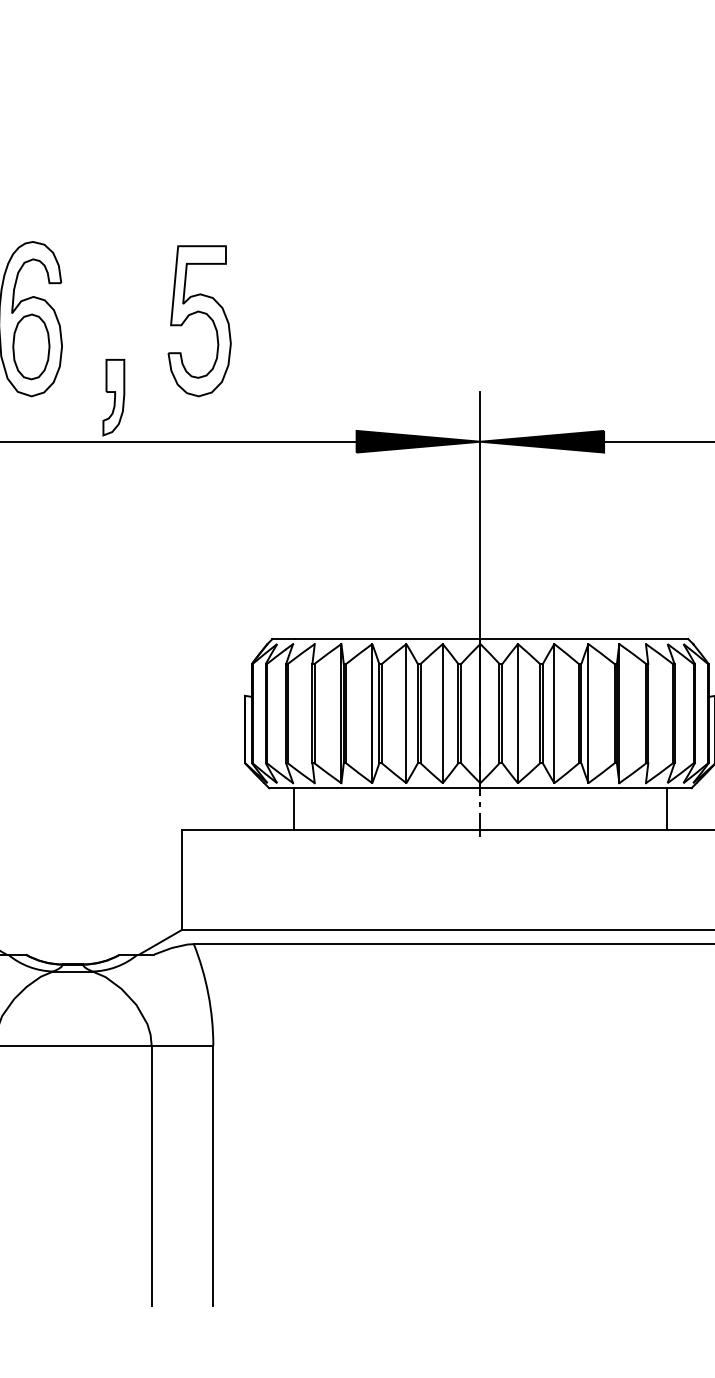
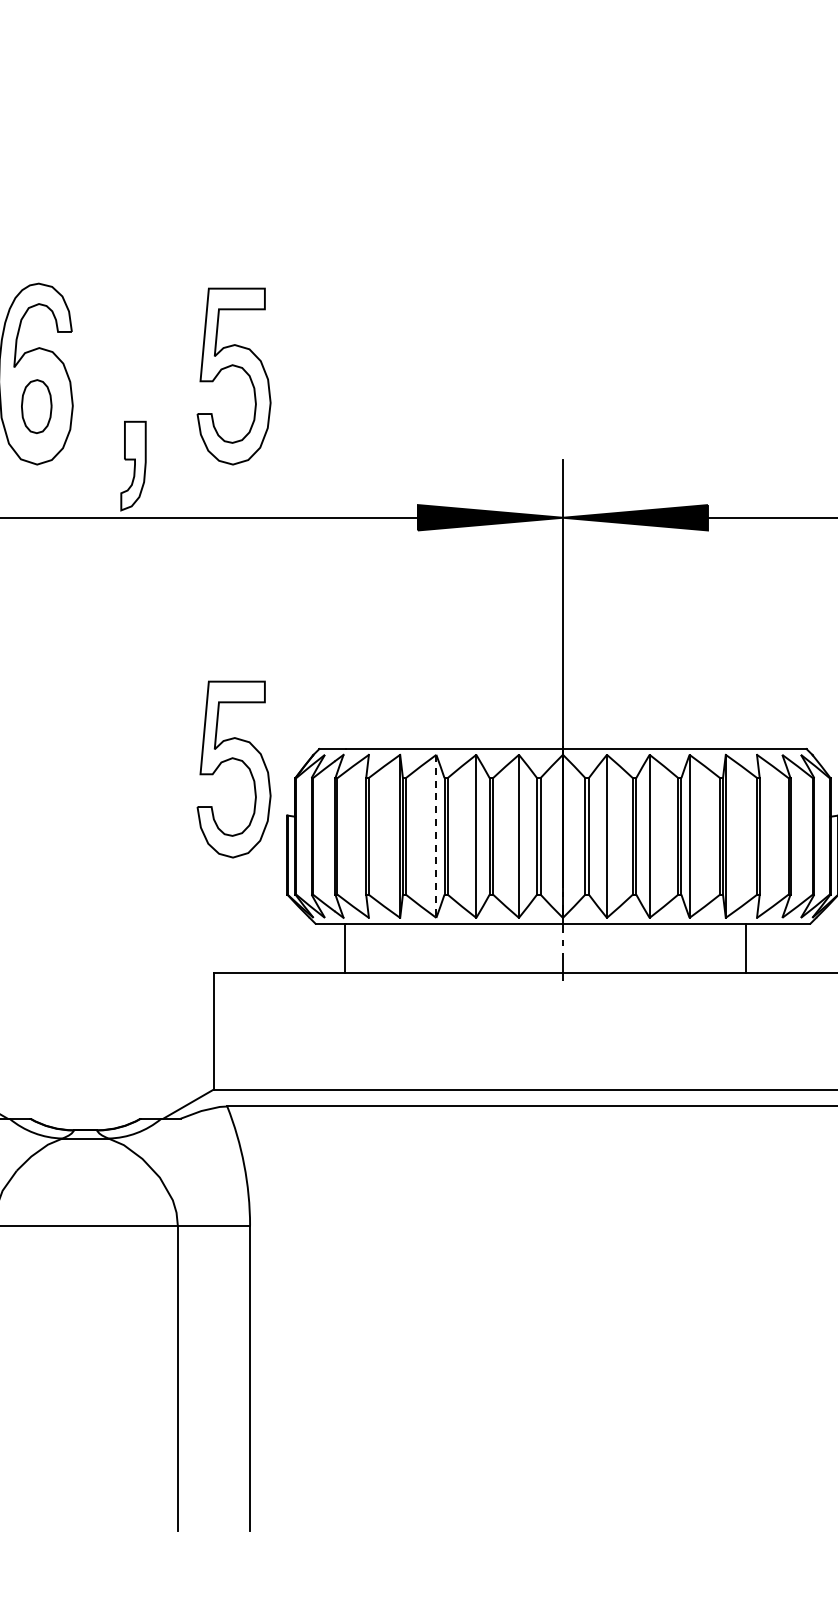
part: (31, 346) -> (36, 406), size x0.7
part: (201, 648) -> (236, 760), added
line: (372, 713) -> (436, 836), solid -> dashed
line: (666, 809) -> (746, 948), moved

